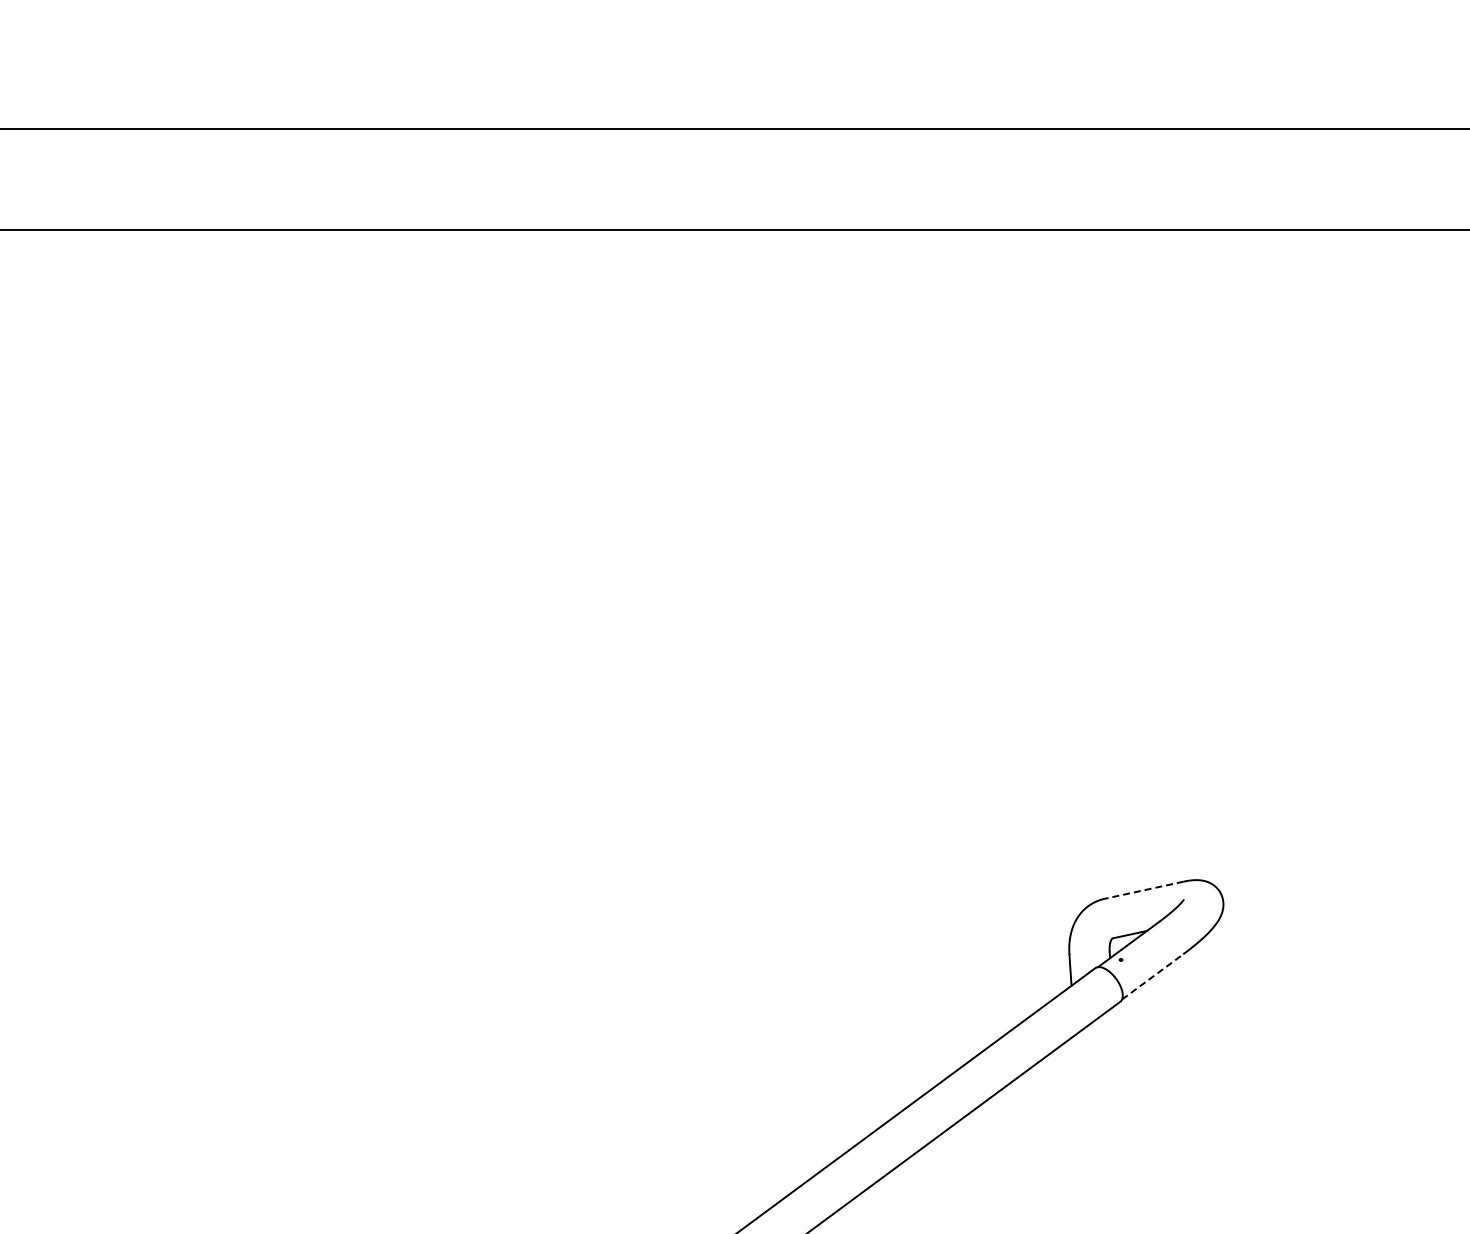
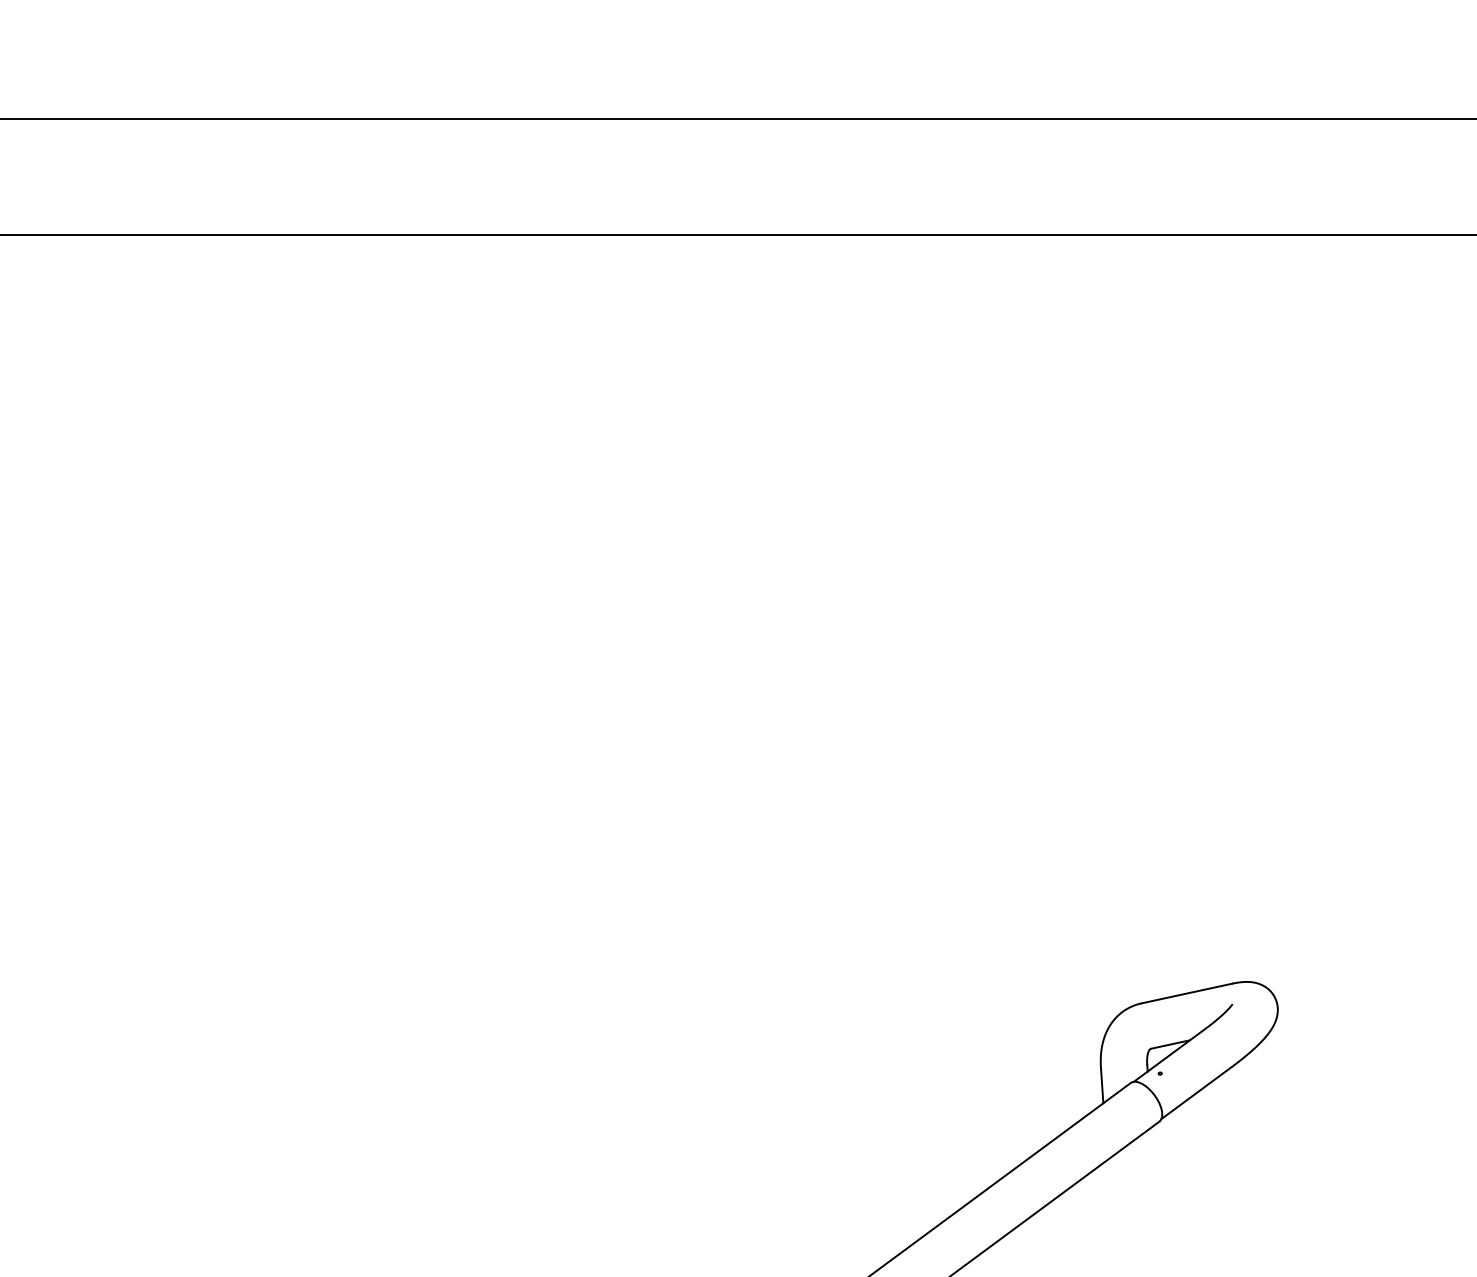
line: (1143, 890) -> (1186, 993), dashed -> solid
line: (1153, 976) -> (1197, 1092), dashed -> solid

